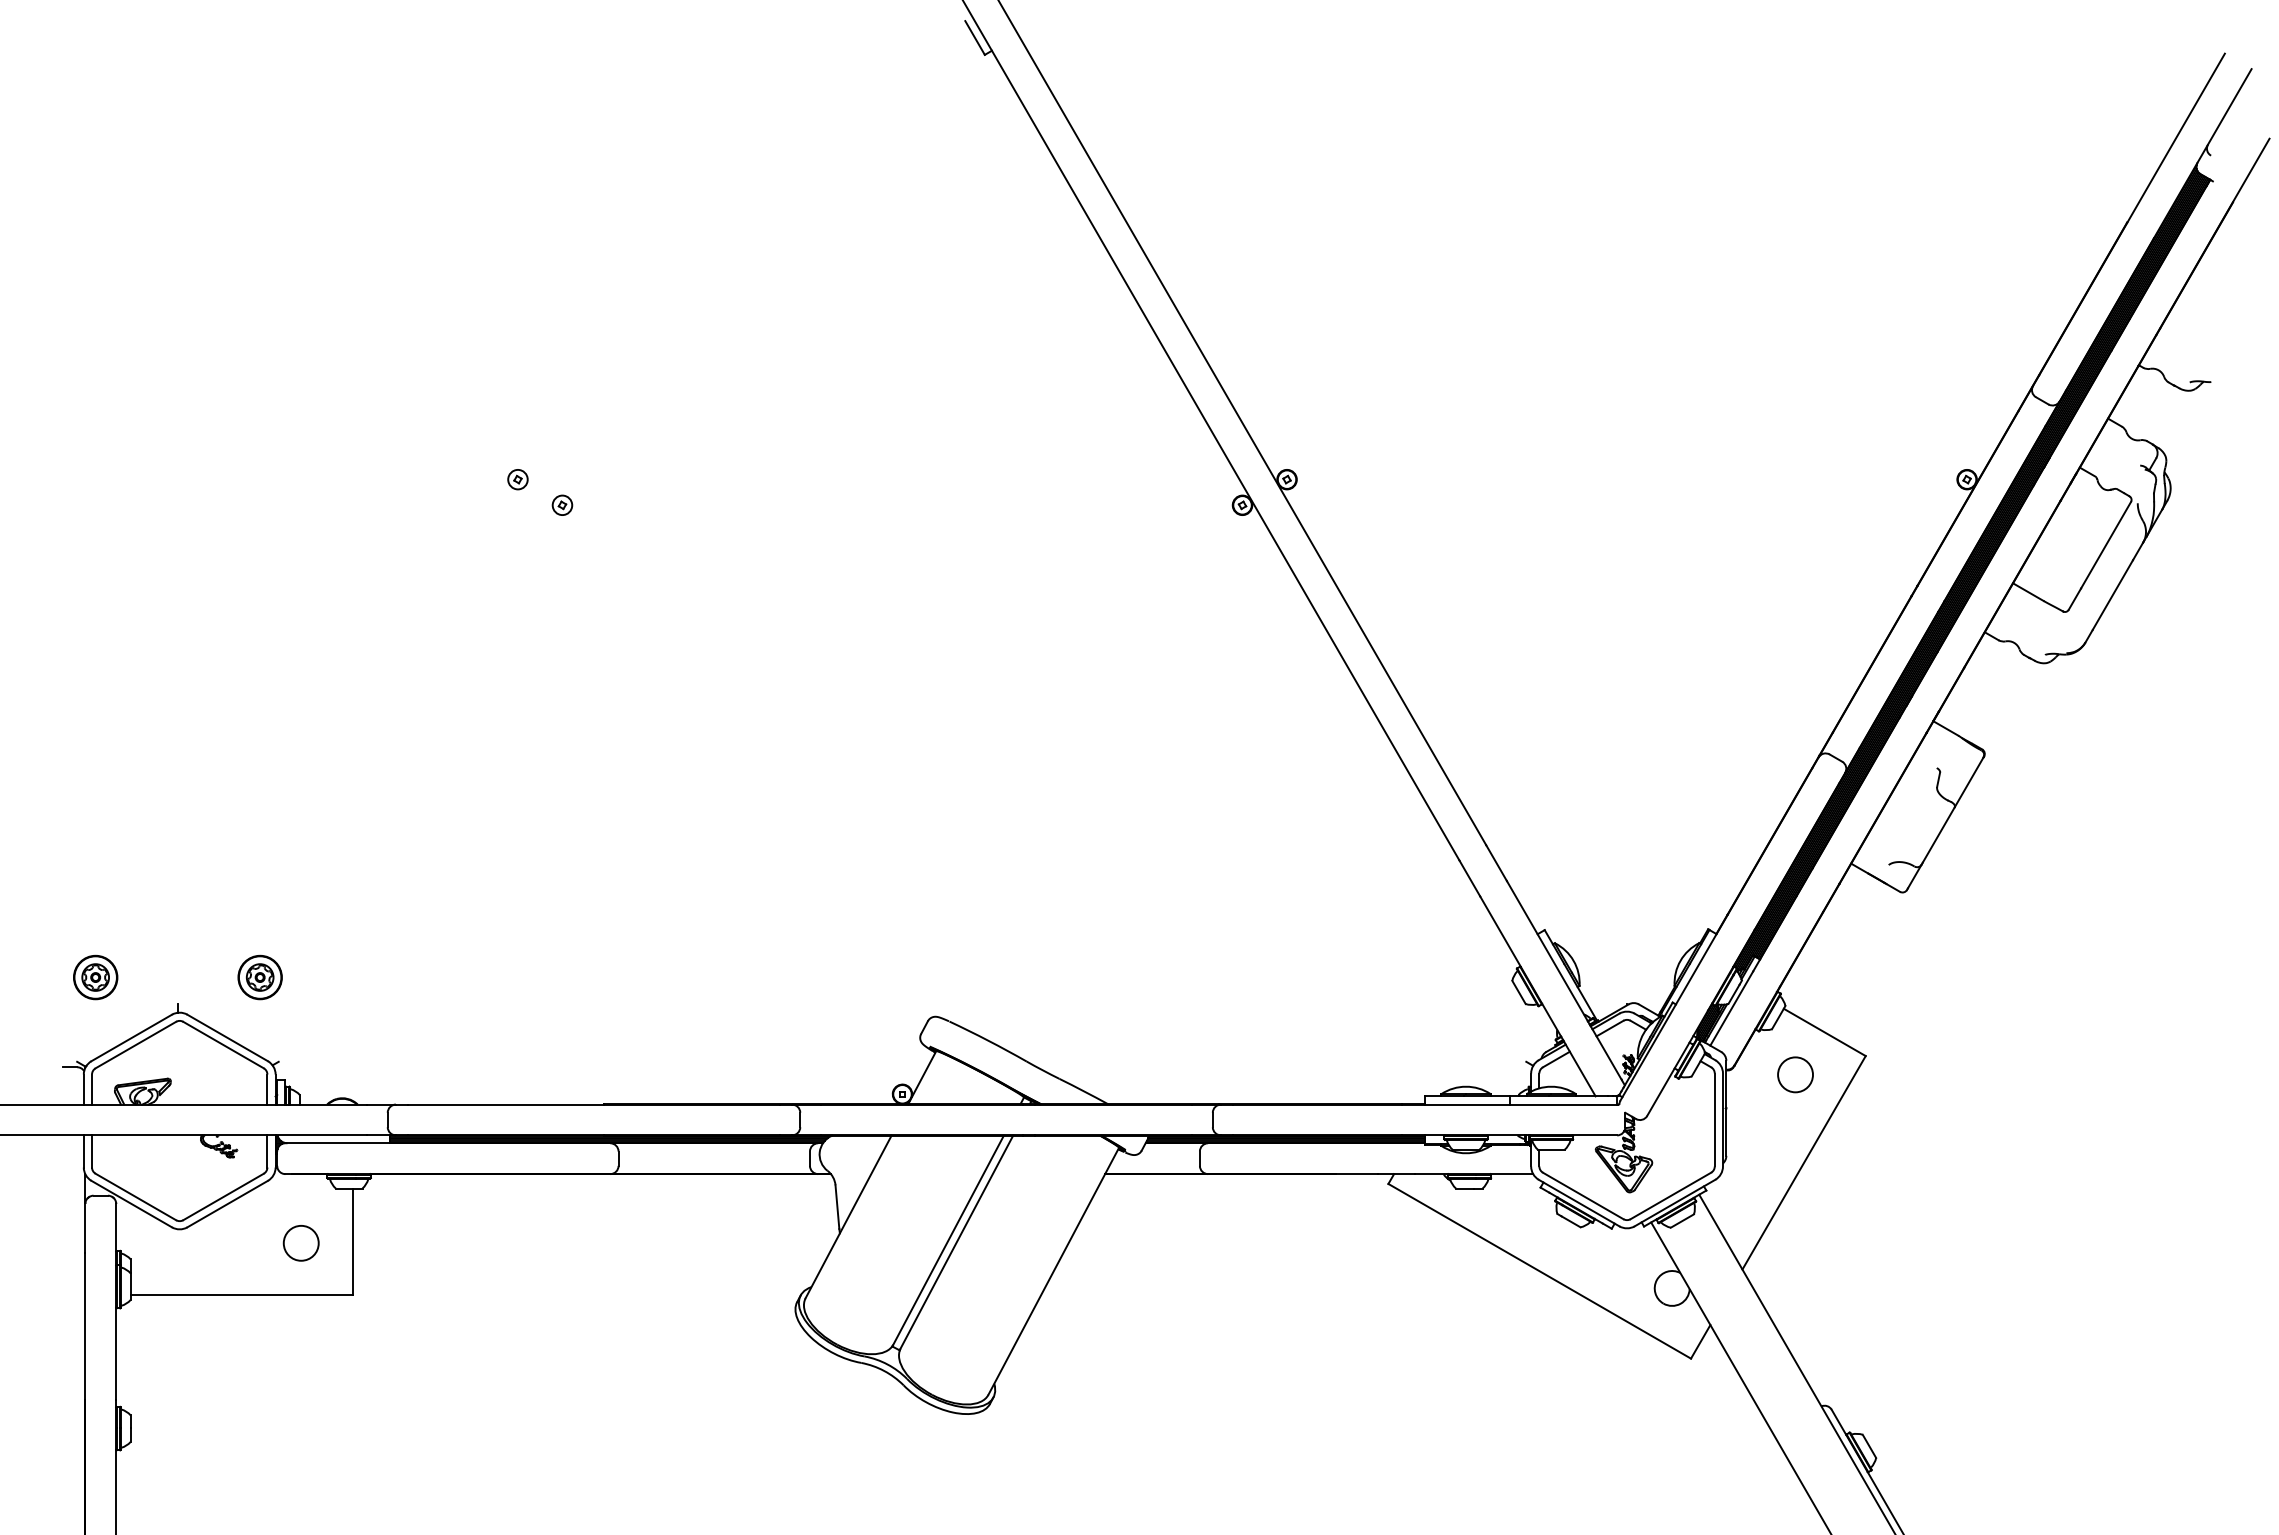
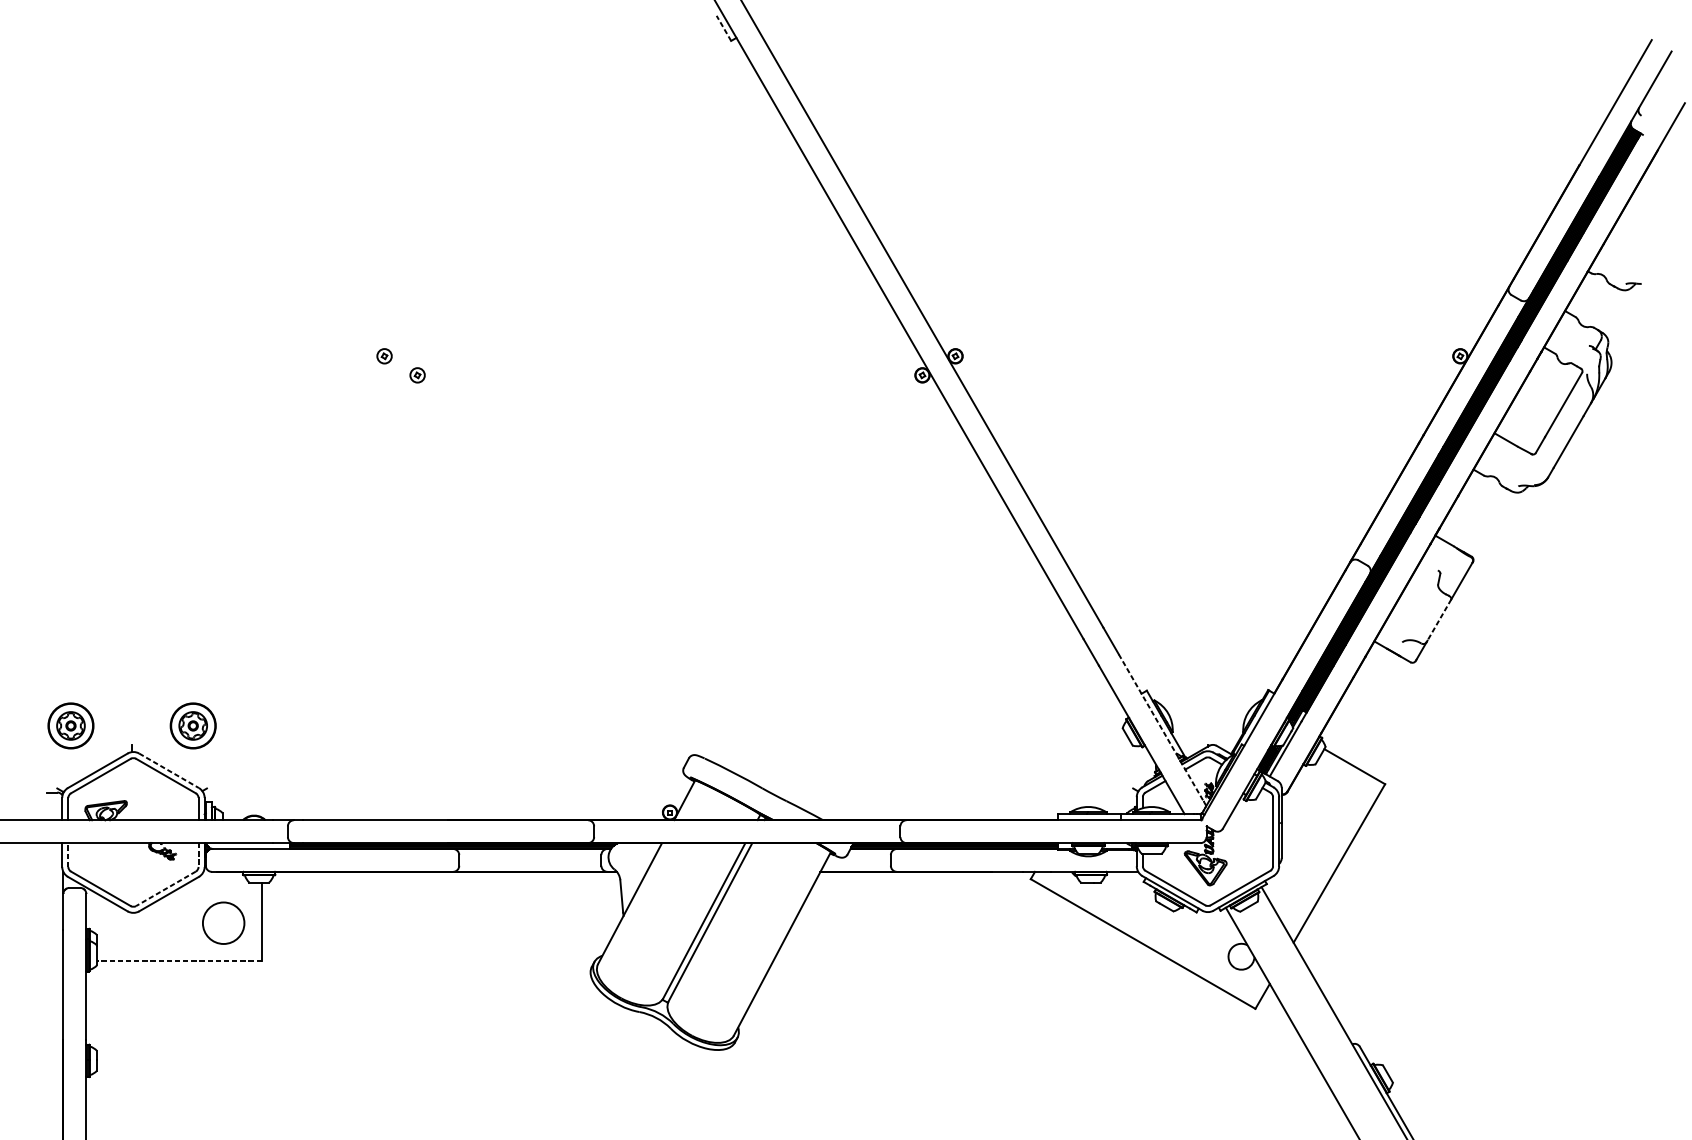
line: (975, 37) -> (724, 28), solid -> dashed
line: (1938, 835) -> (1439, 620), solid -> dashed
part: (95, 977) -> (70, 725), size x1.4
part: (259, 977) -> (192, 725), size x1.4
line: (1565, 983) -> (1162, 730), solid -> dashed
line: (228, 1038) -> (169, 771), solid -> dashed
circle: (1795, 1074) -> (1333, 797), removed
line: (92, 1150) -> (68, 854), solid -> dashed
line: (267, 1151) -> (198, 855), solid -> dashed
line: (223, 1197) -> (165, 889), solid -> dashed
circle: (300, 1242) -> (223, 922), size x1.6
line: (241, 1294) -> (179, 961), solid -> dashed

